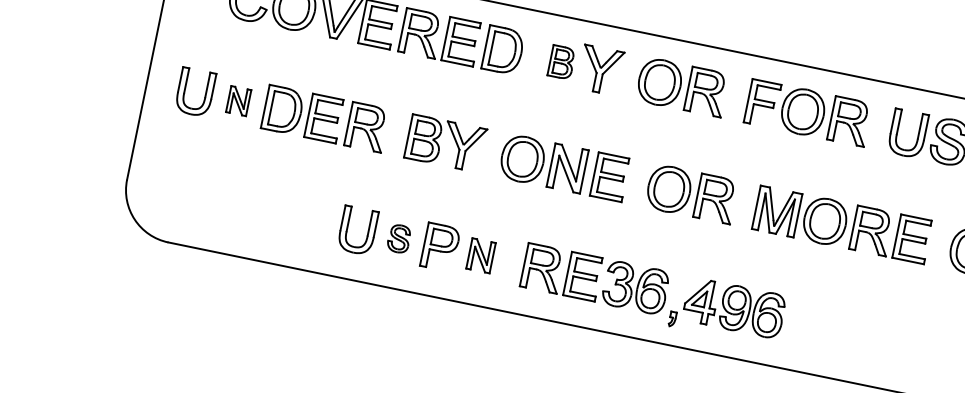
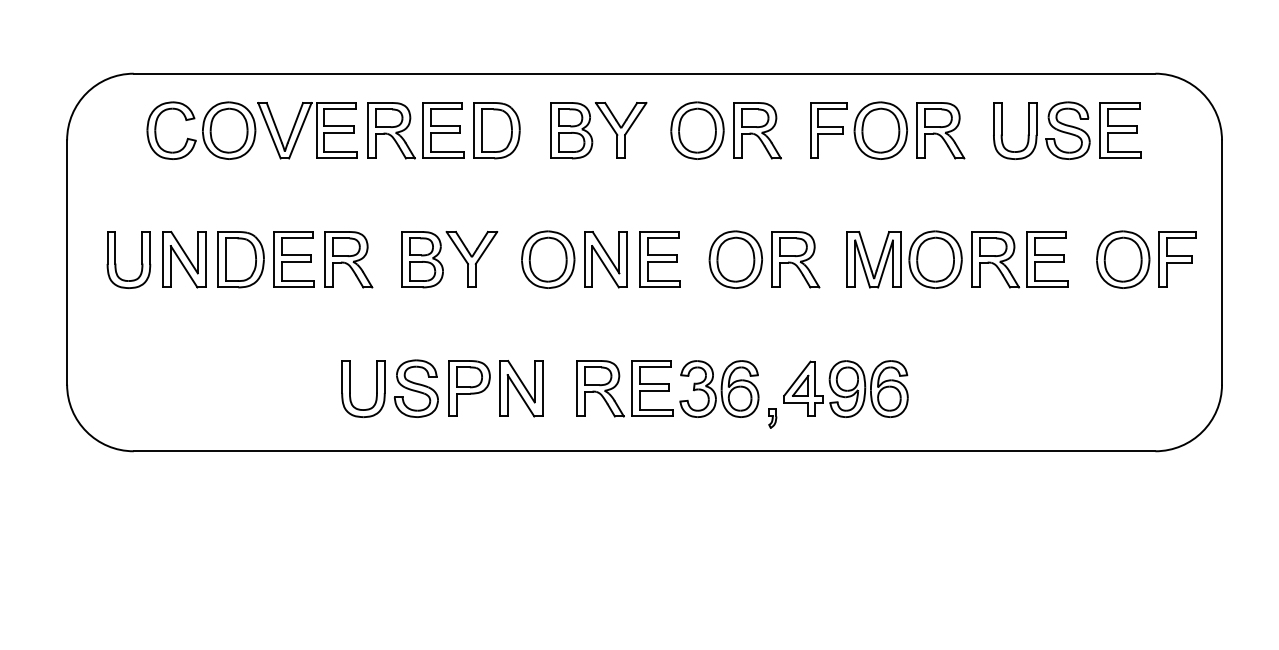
part: (561, 62) -> (571, 130), size x1.43
part: (238, 100) -> (184, 259), size x1.67
part: (399, 238) -> (416, 388), size x1.67
part: (481, 255) -> (521, 388), size x1.43

